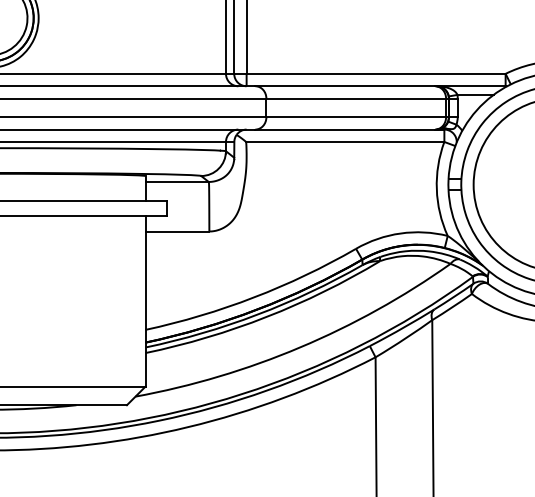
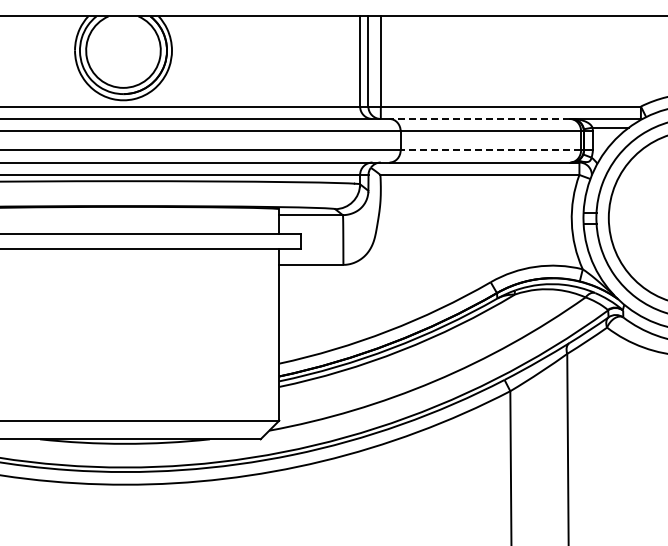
line: (344, 86) -> (479, 119), solid -> dashed
line: (355, 117) -> (490, 150), solid -> dashed

